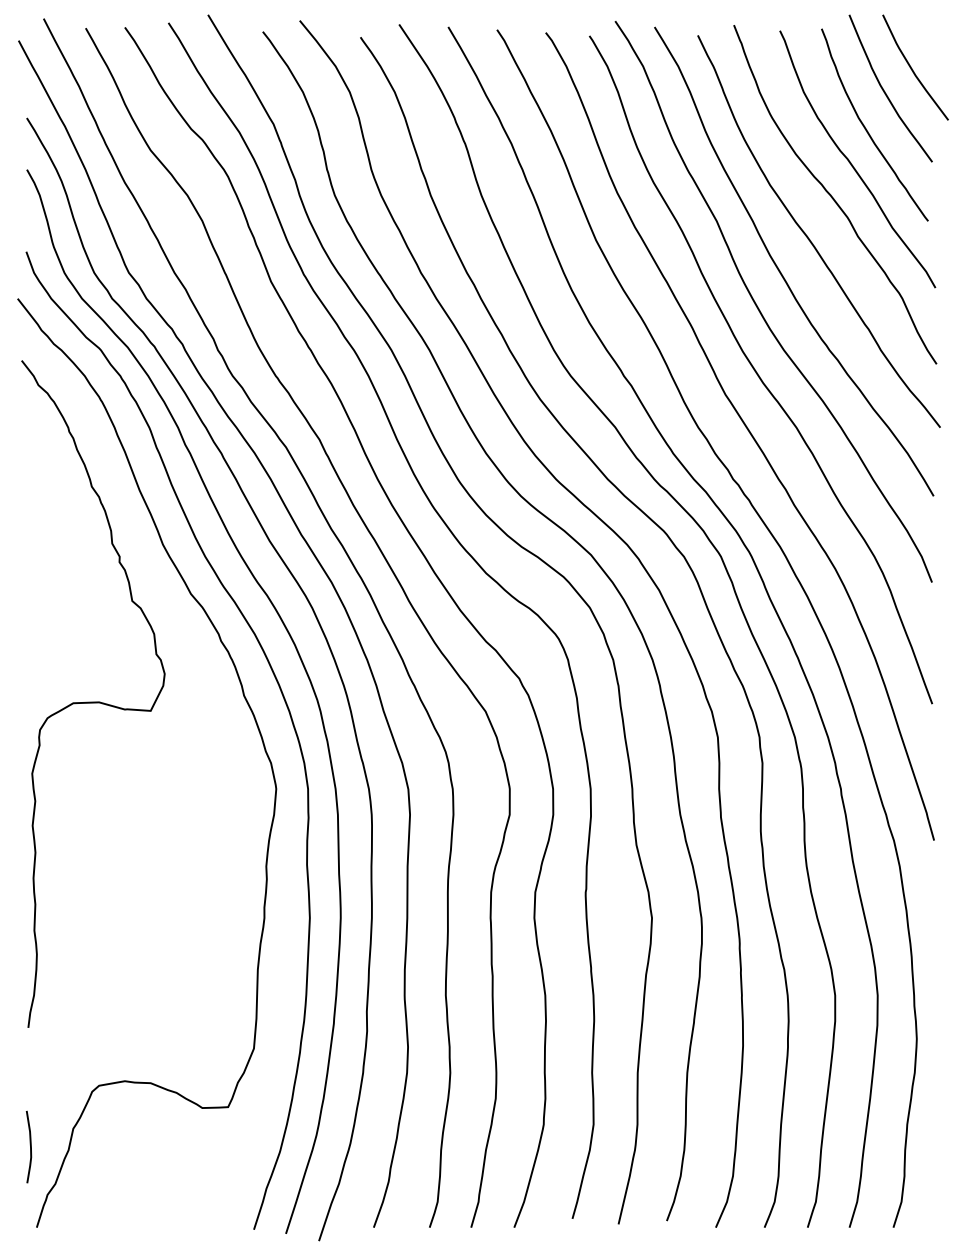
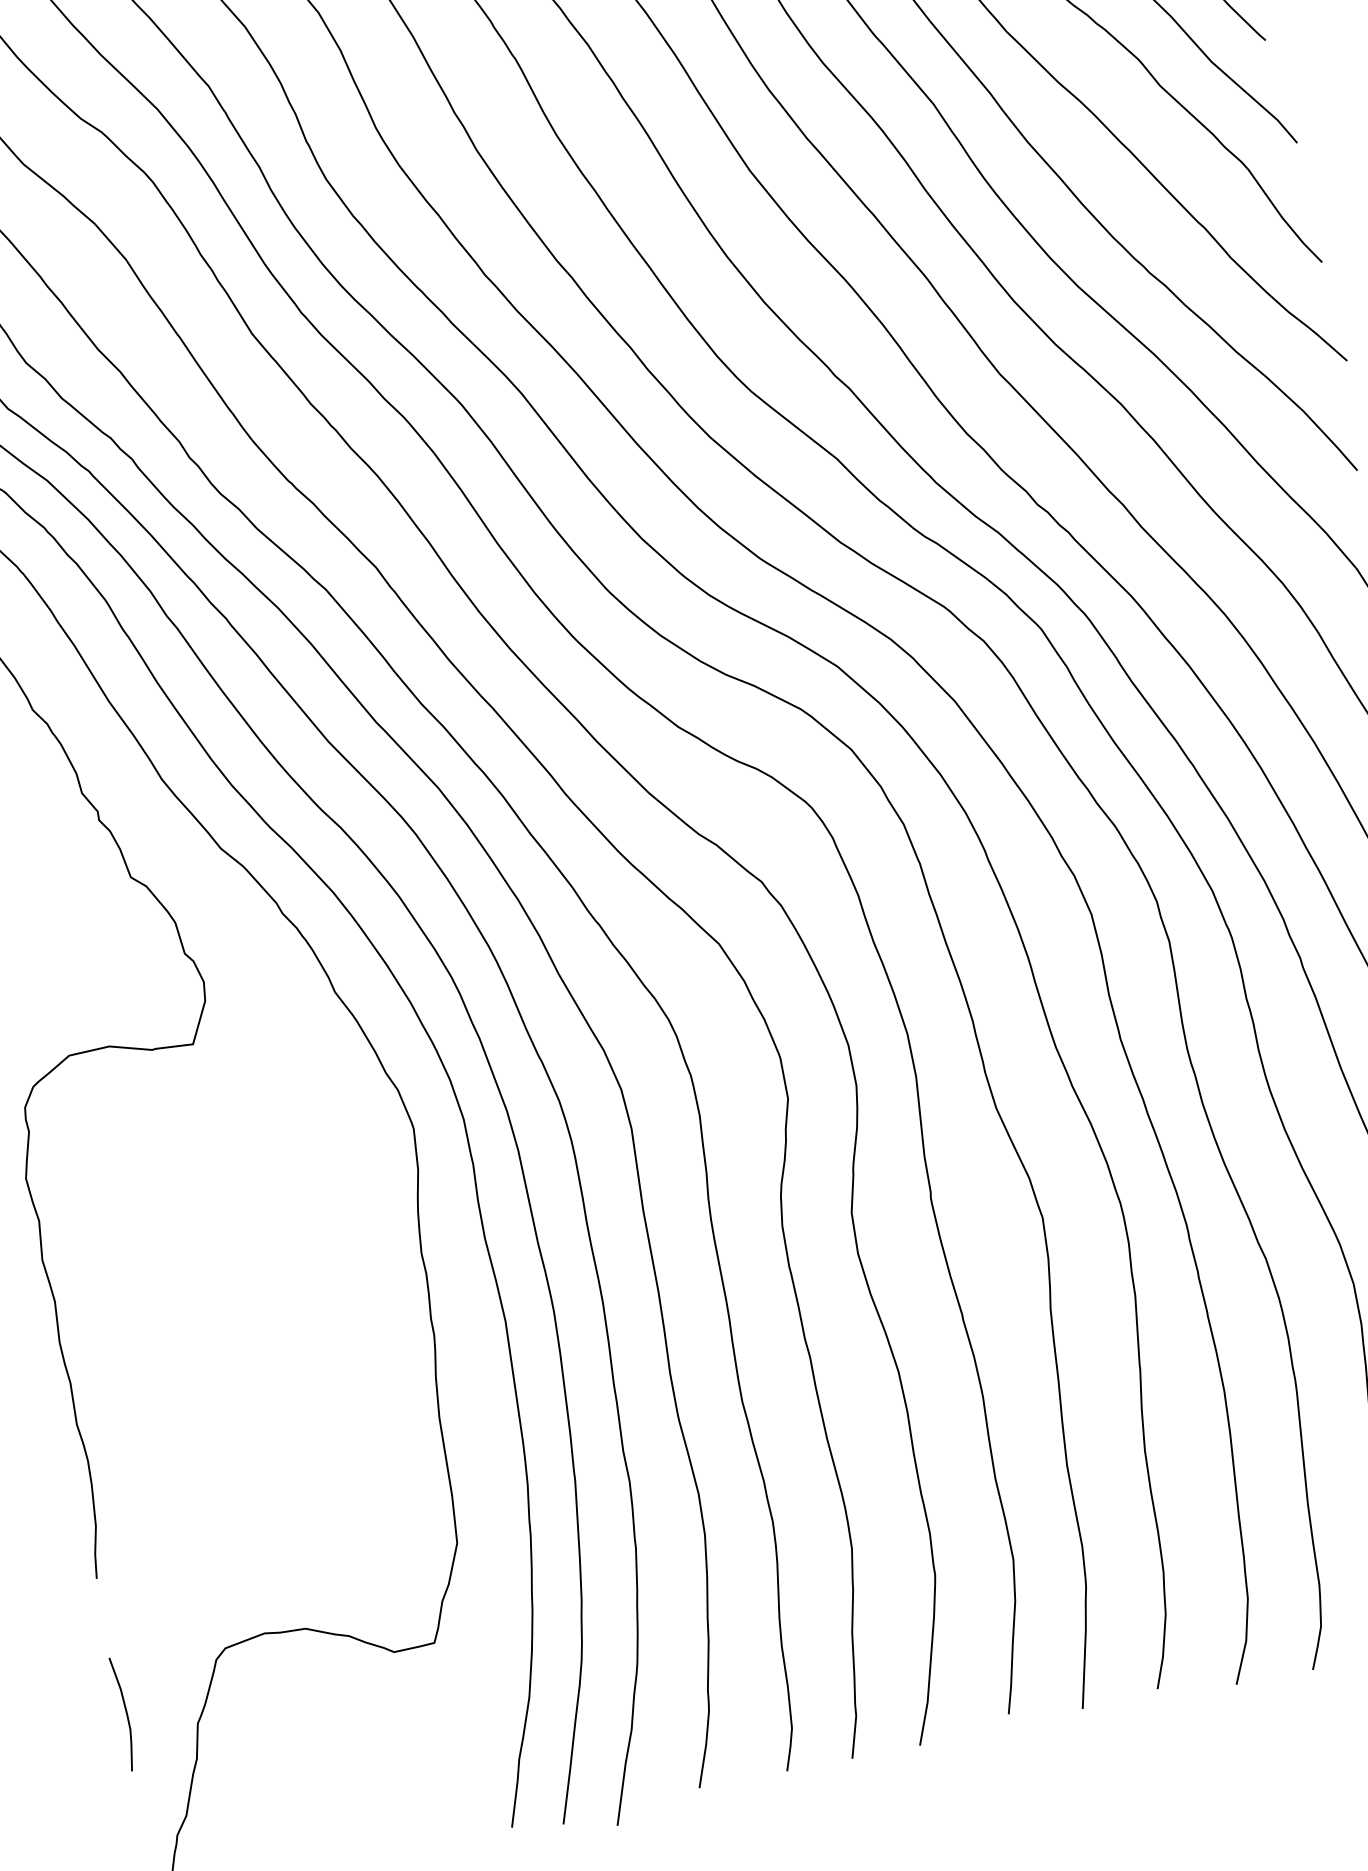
curve: (30, 1146) -> (126, 1712), moved

